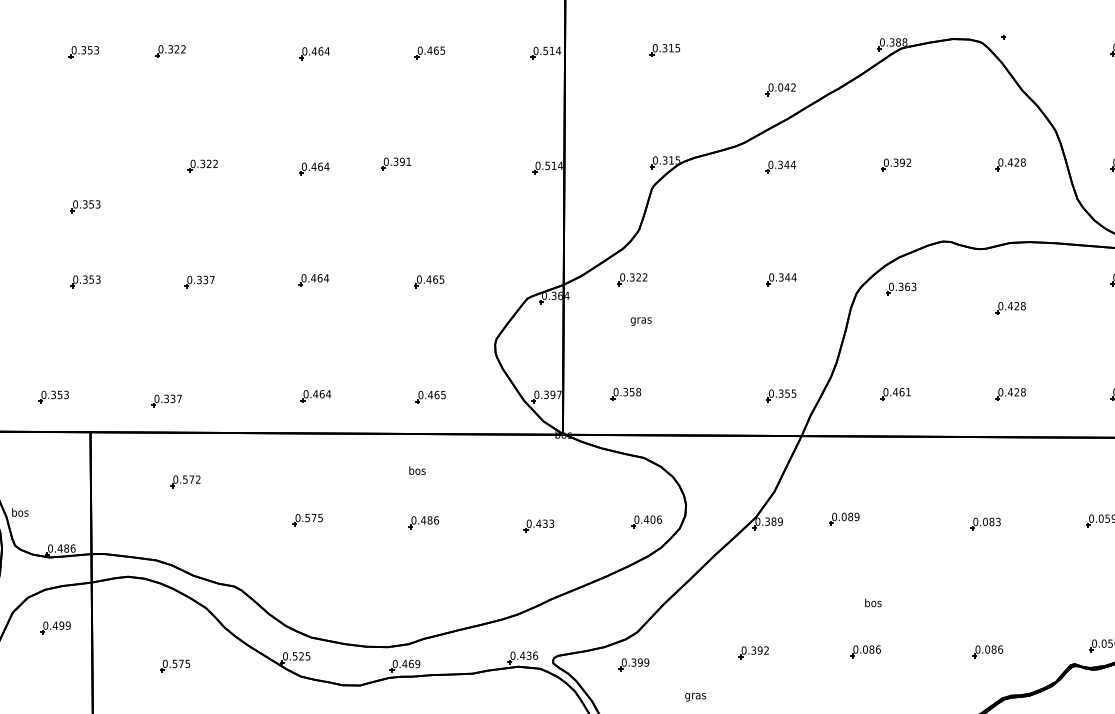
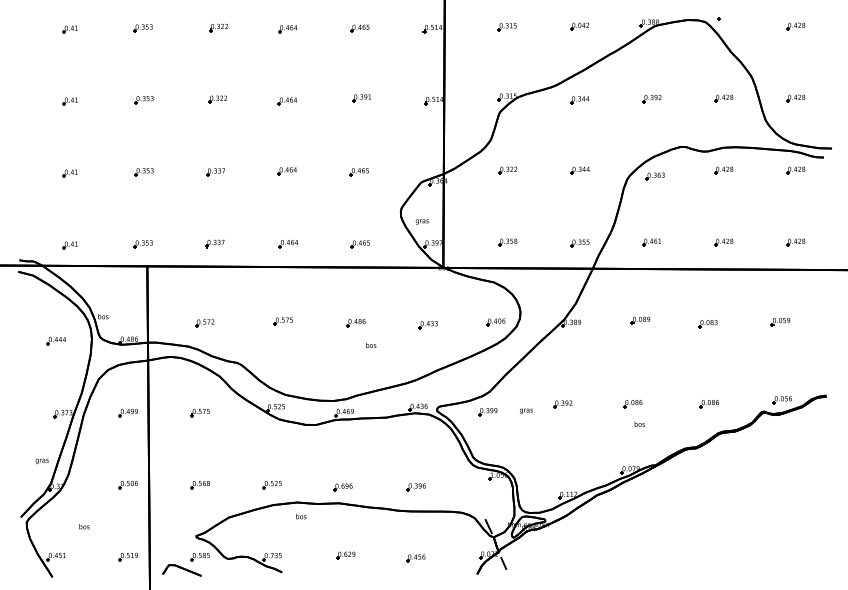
part: (170, 50) -> (218, 27), moved
part: (780, 89) -> (579, 26), moved
part: (395, 164) -> (361, 98), moved
part: (84, 207) -> (143, 100), moved
part: (631, 279) -> (507, 170), moved
part: (1010, 307) -> (723, 170), moved
text: (639, 320) -> (421, 221), moved
part: (625, 394) -> (507, 242), moved
part: (52, 397) -> (142, 244), moved
part: (165, 400) -> (214, 243), moved
text: (417, 469) -> (371, 344), moved
part: (184, 481) -> (204, 323), moved
part: (844, 518) -> (640, 320), moved
text: (872, 601) -> (639, 423), moved
part: (53, 628) -> (127, 413), moved
text: (695, 695) -> (526, 410), moved

